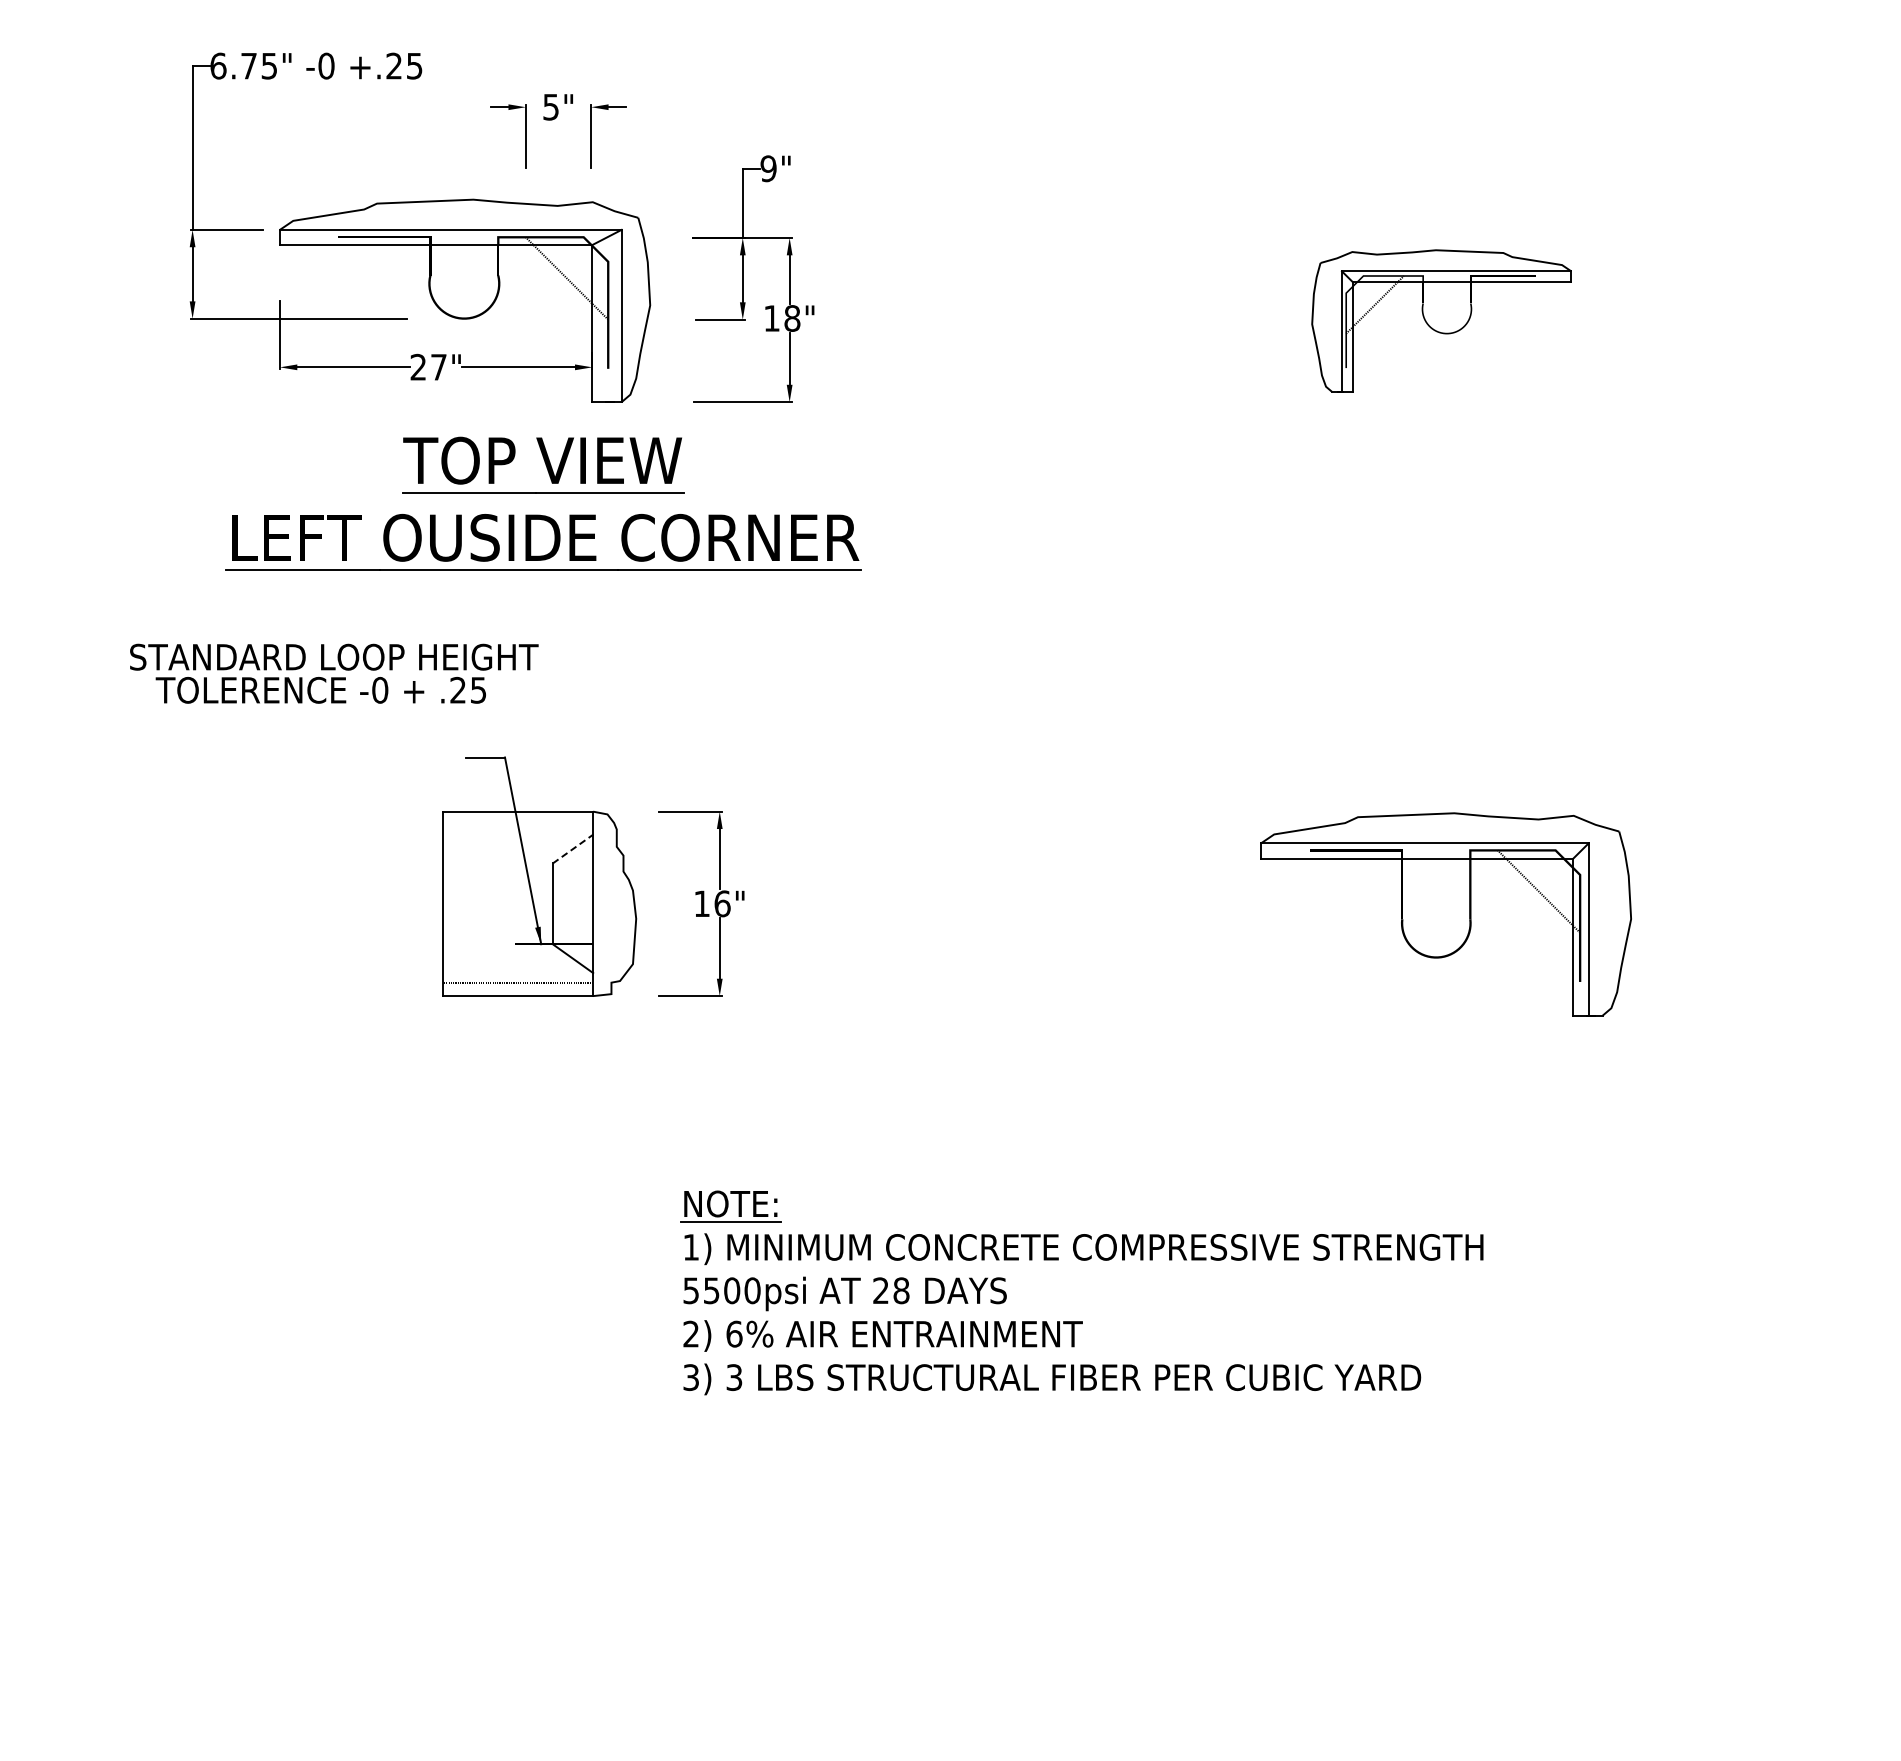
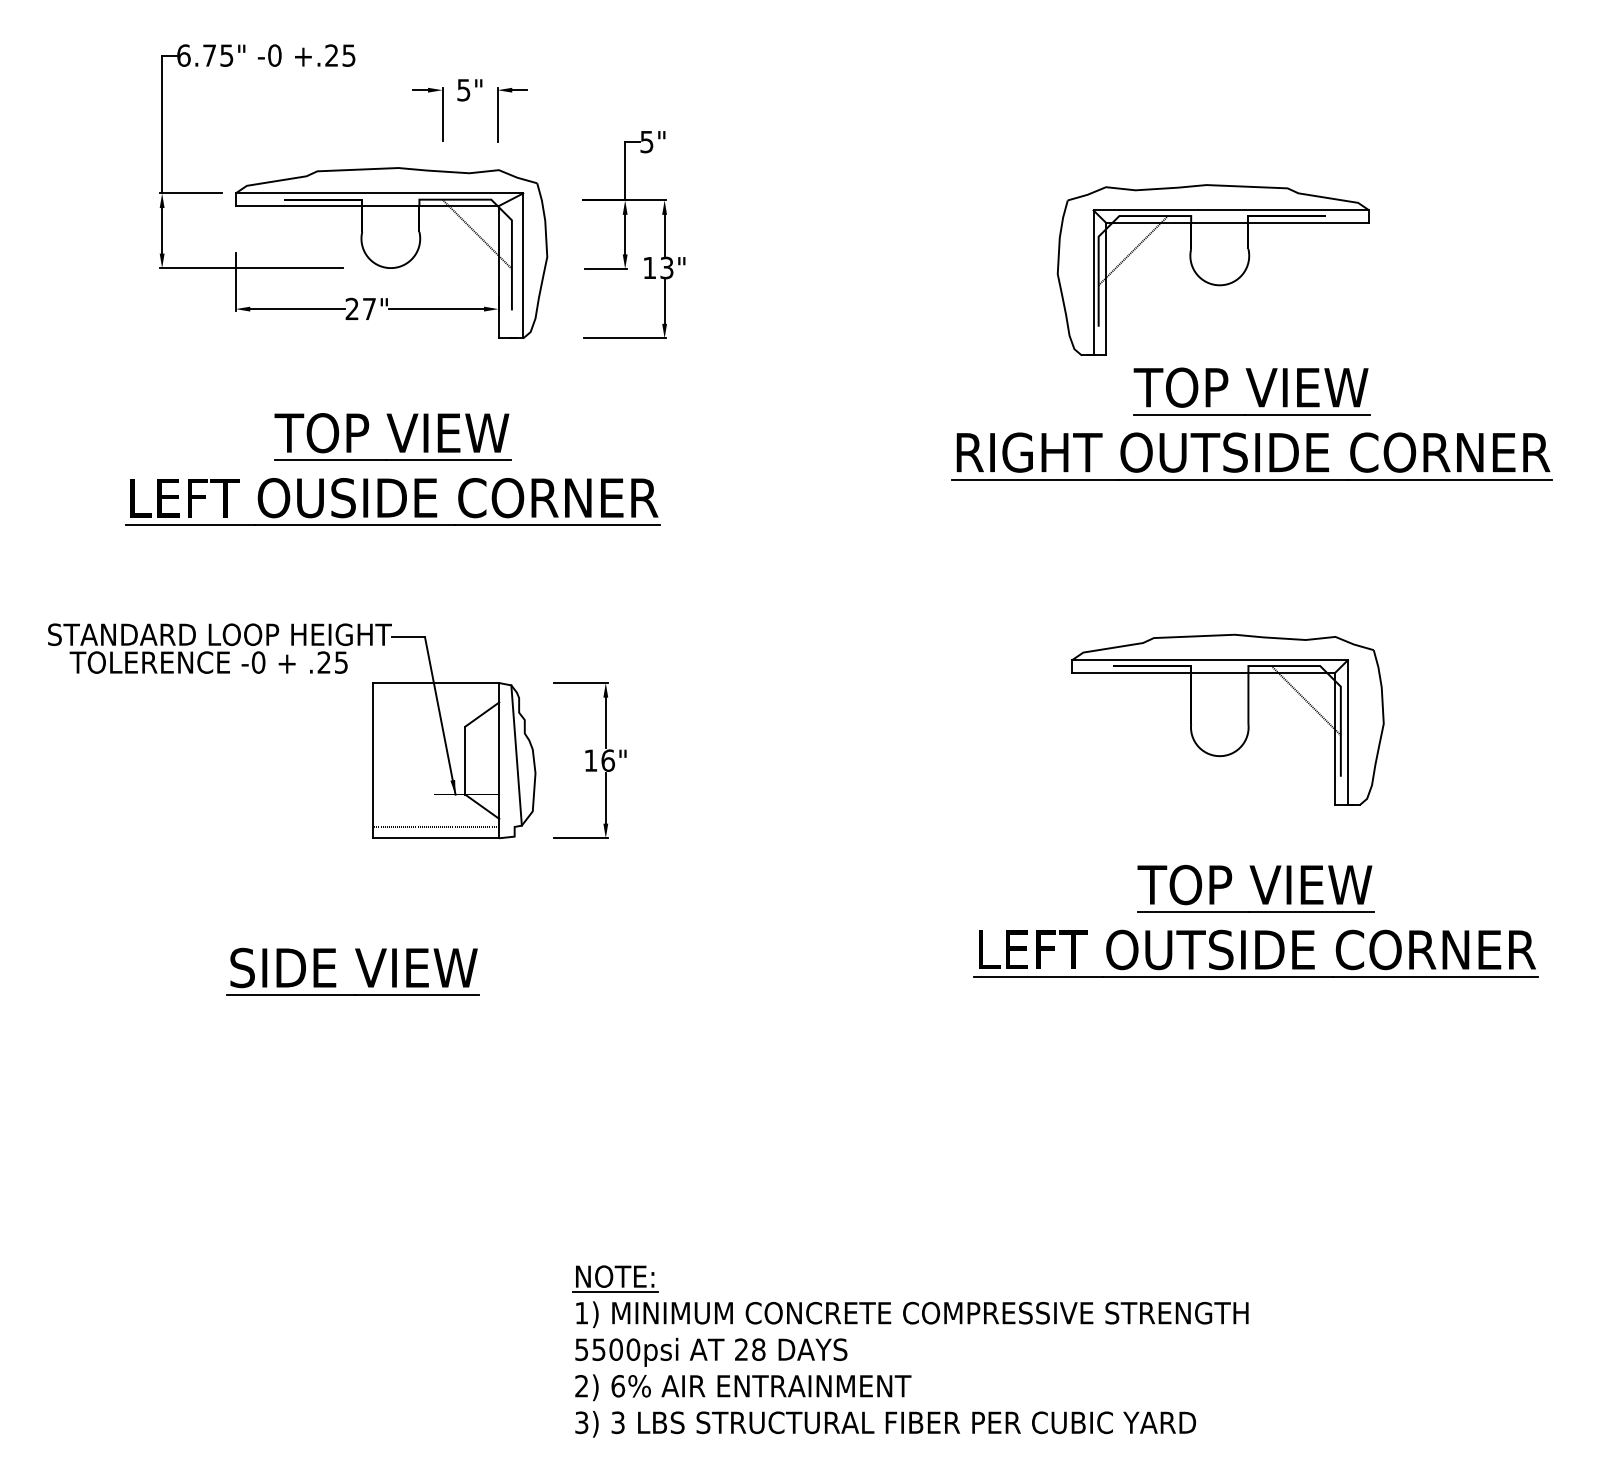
text: (768, 168) -> (646, 141), 9" -> 5"
text: (792, 318) -> (667, 268), 18" -> 13"
part: (1441, 320) -> (1213, 269), size x1.43
part: (543, 493) -> (392, 460), moved
part: (1487, 493) -> (1251, 415), added
text: (334, 673) -> (220, 648), moved
line: (572, 849) -> (481, 714), dashed -> solid
line: (613, 897) -> (516, 755), added
part: (1445, 914) -> (1227, 719), moved
part: (1491, 1084) -> (1255, 912), added
part: (429, 1150) -> (361, 968), added
part: (1081, 1321) -> (910, 1375), moved

